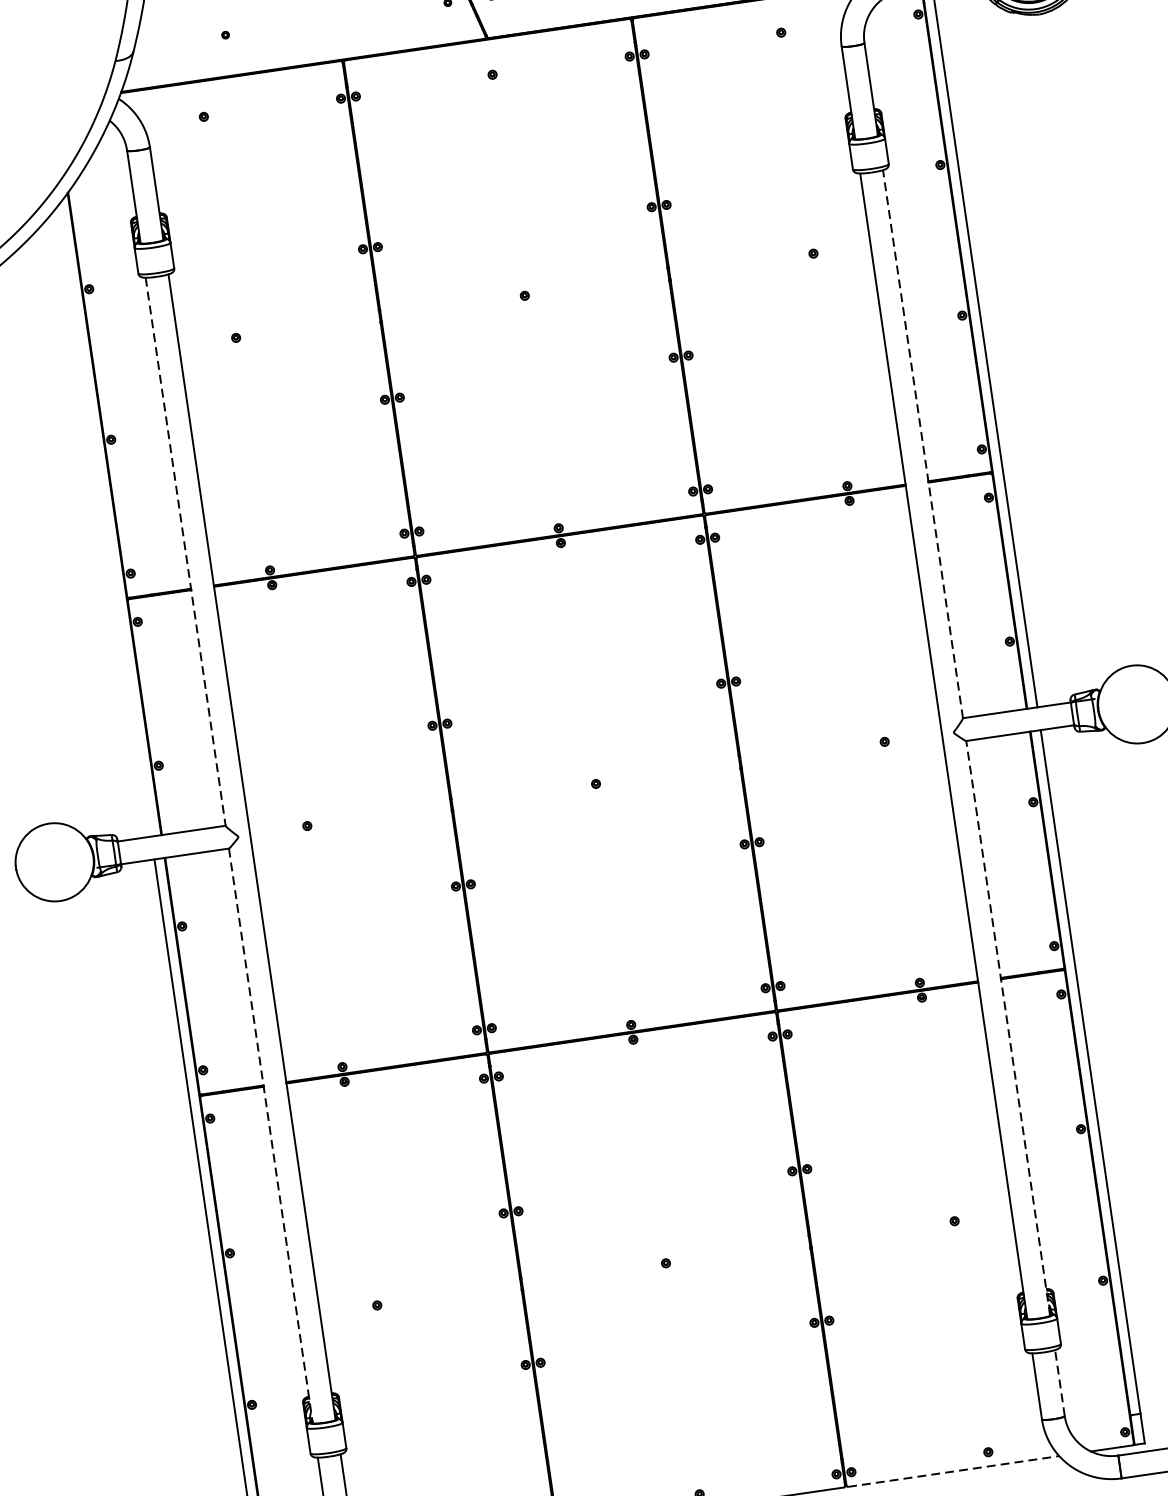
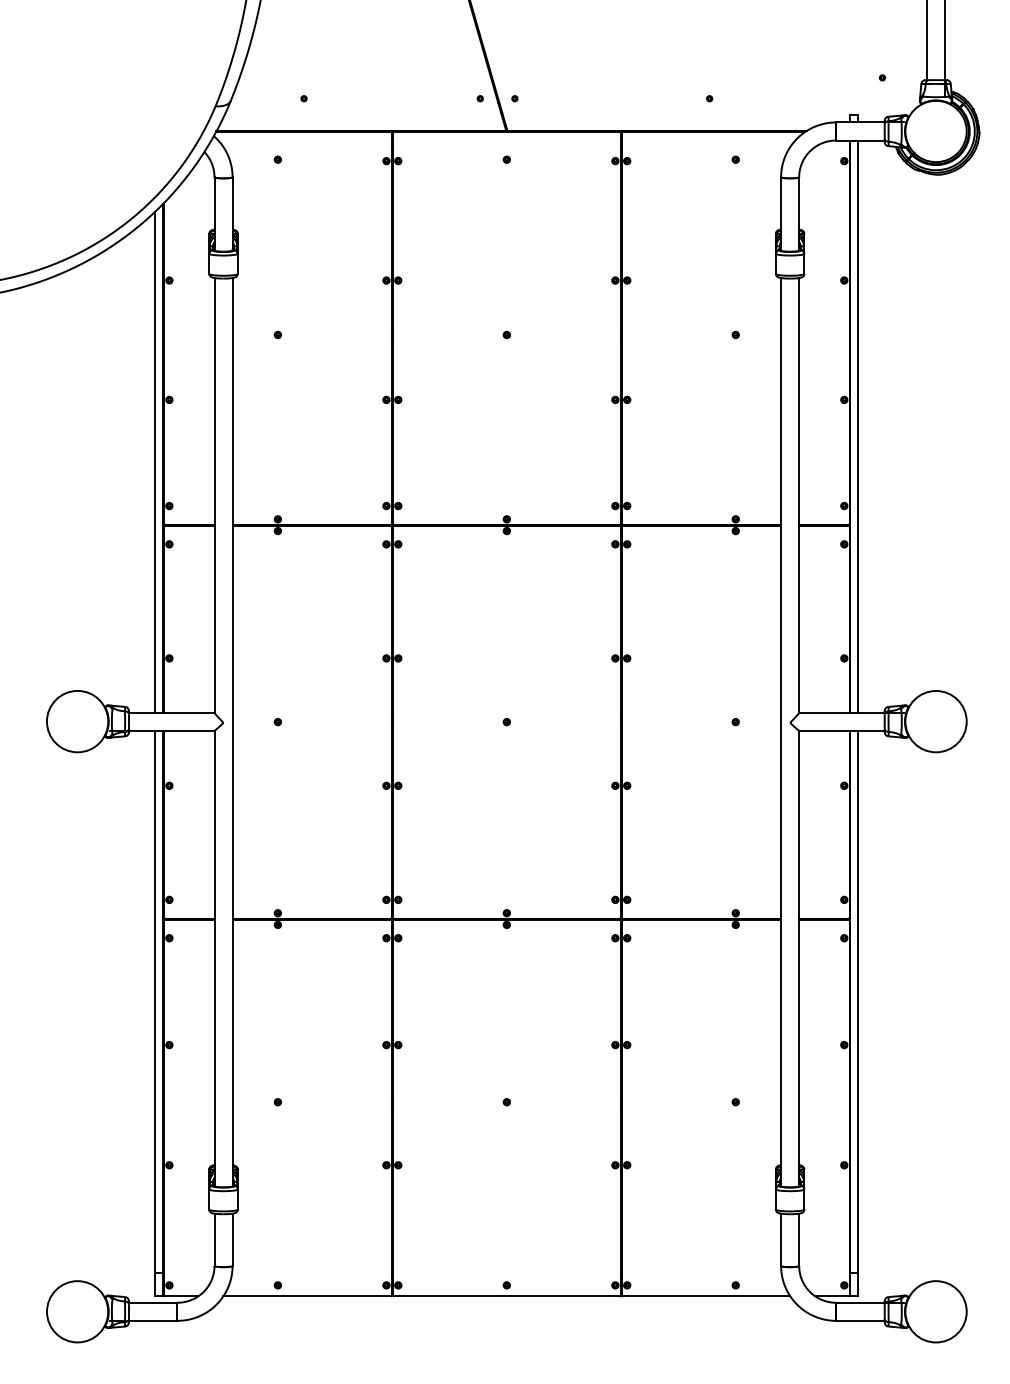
line: (923, 443) -> (799, 494), dashed -> solid
line: (105, 519) -> (155, 461), added
line: (185, 551) -> (214, 495), dashed -> solid
line: (1008, 1028) -> (799, 958), dashed -> solid
line: (270, 1135) -> (214, 958), dashed -> solid
line: (1060, 1382) -> (799, 1239), dashed -> solid
line: (953, 1471) -> (706, 1296), dashed -> solid

